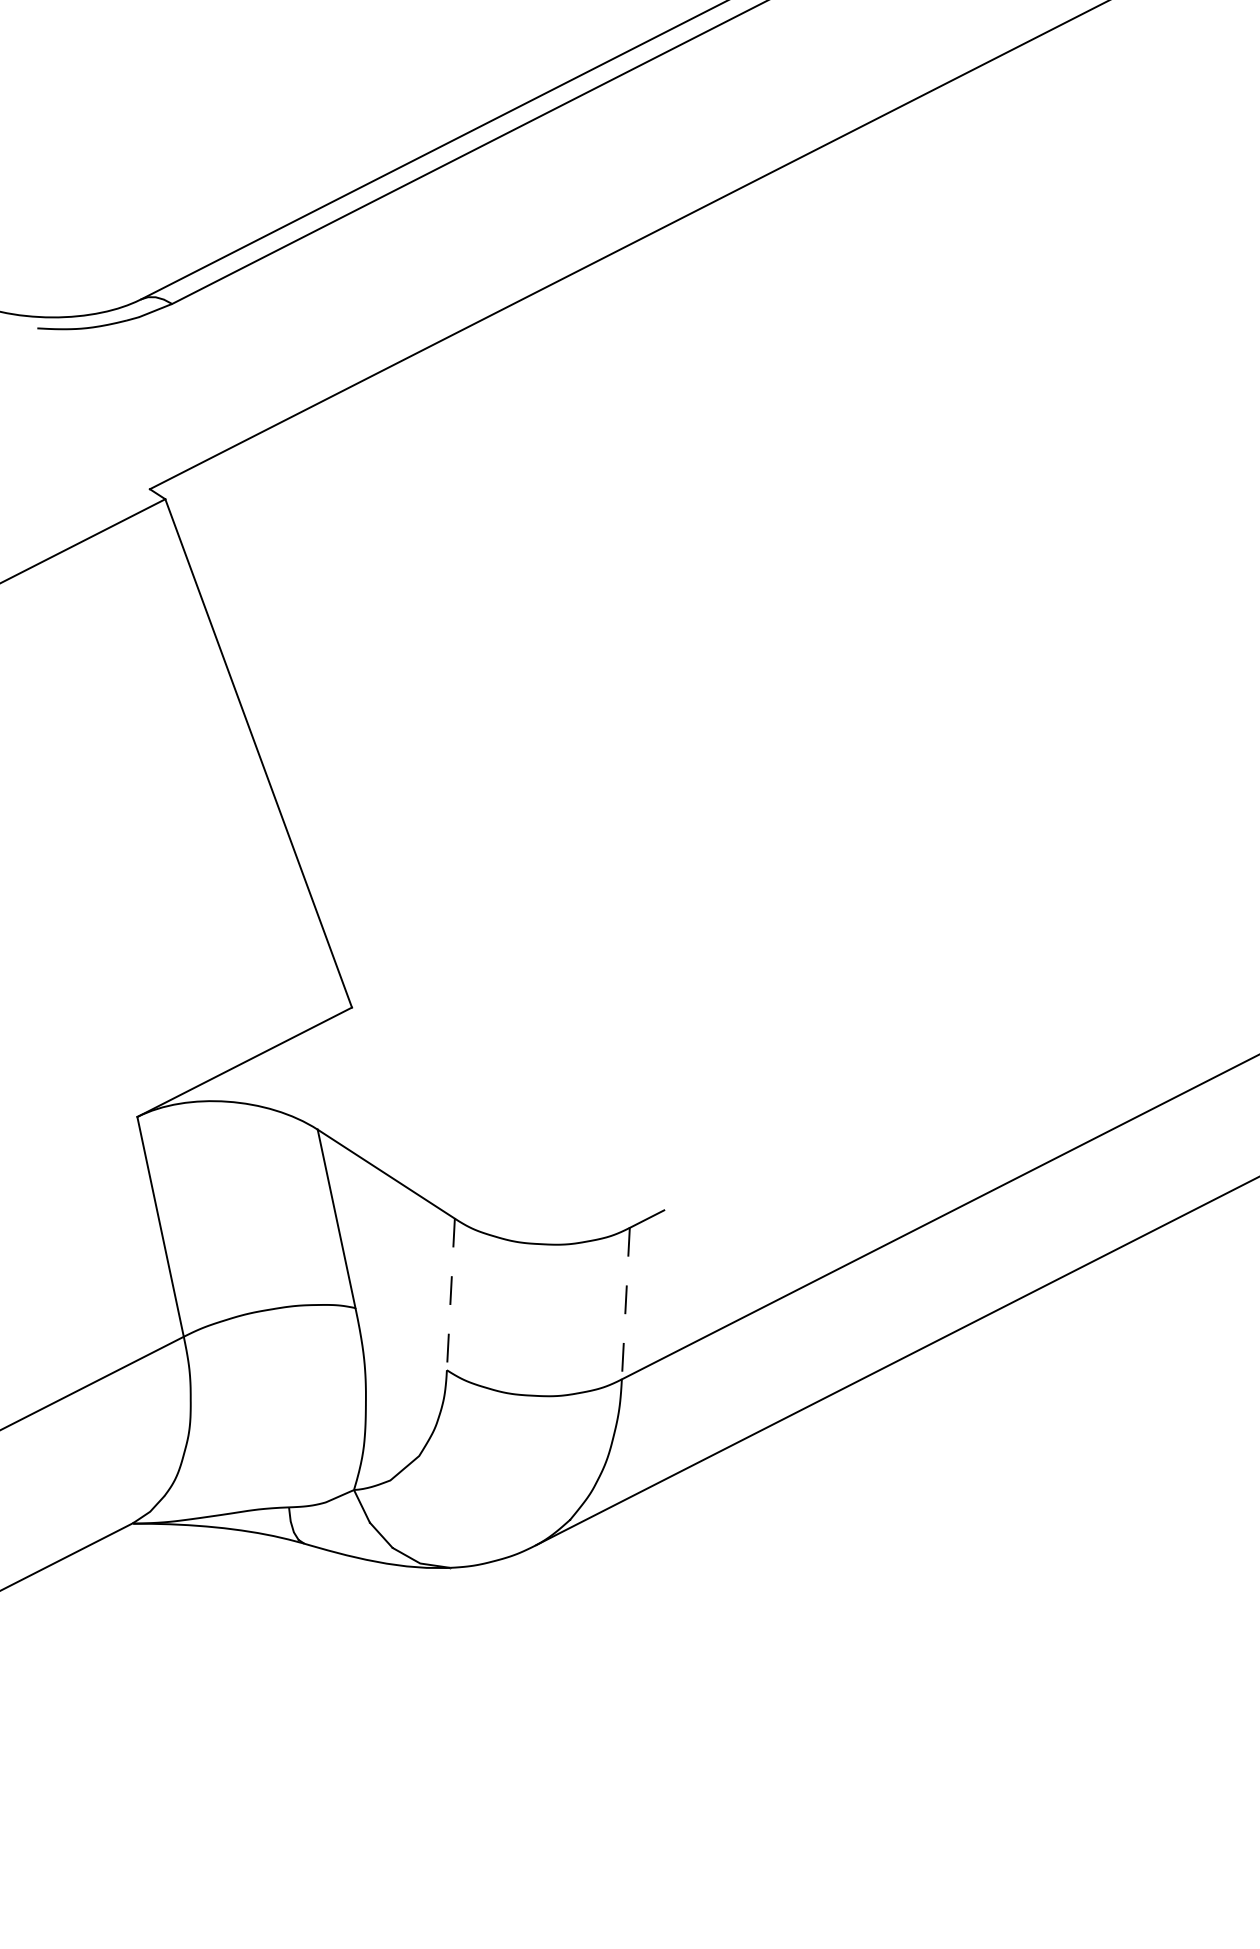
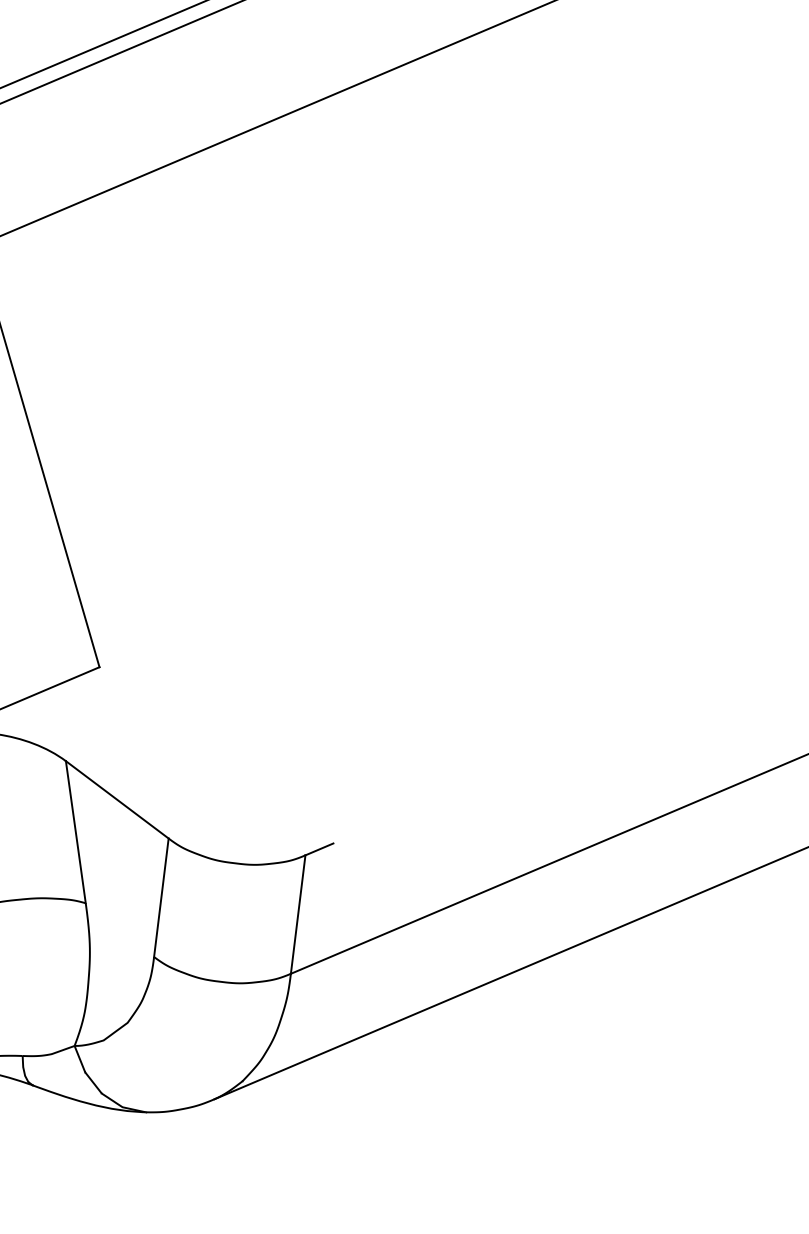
line: (450, 1294) -> (161, 897), dashed -> solid
line: (625, 1303) -> (297, 914), dashed -> solid

